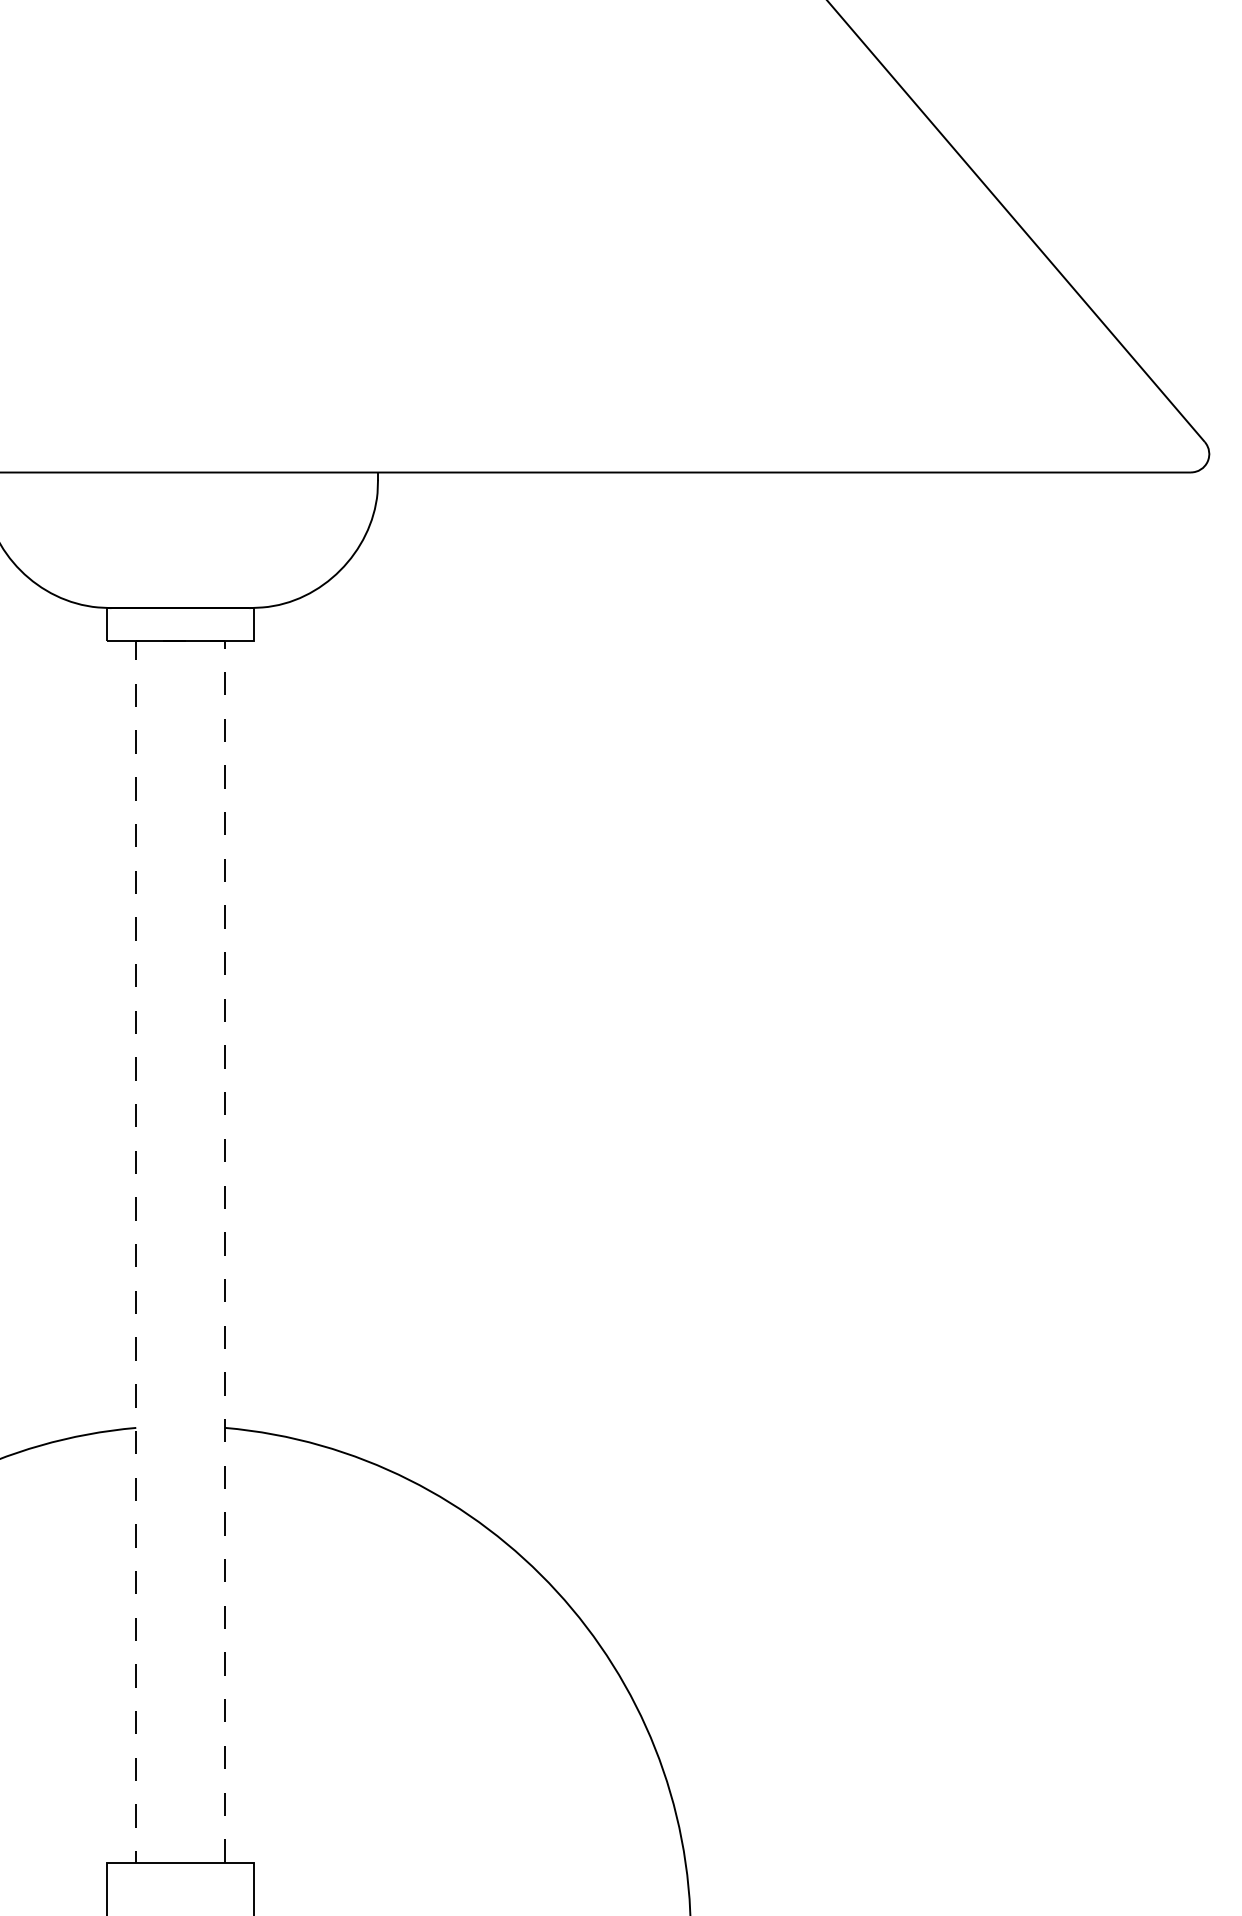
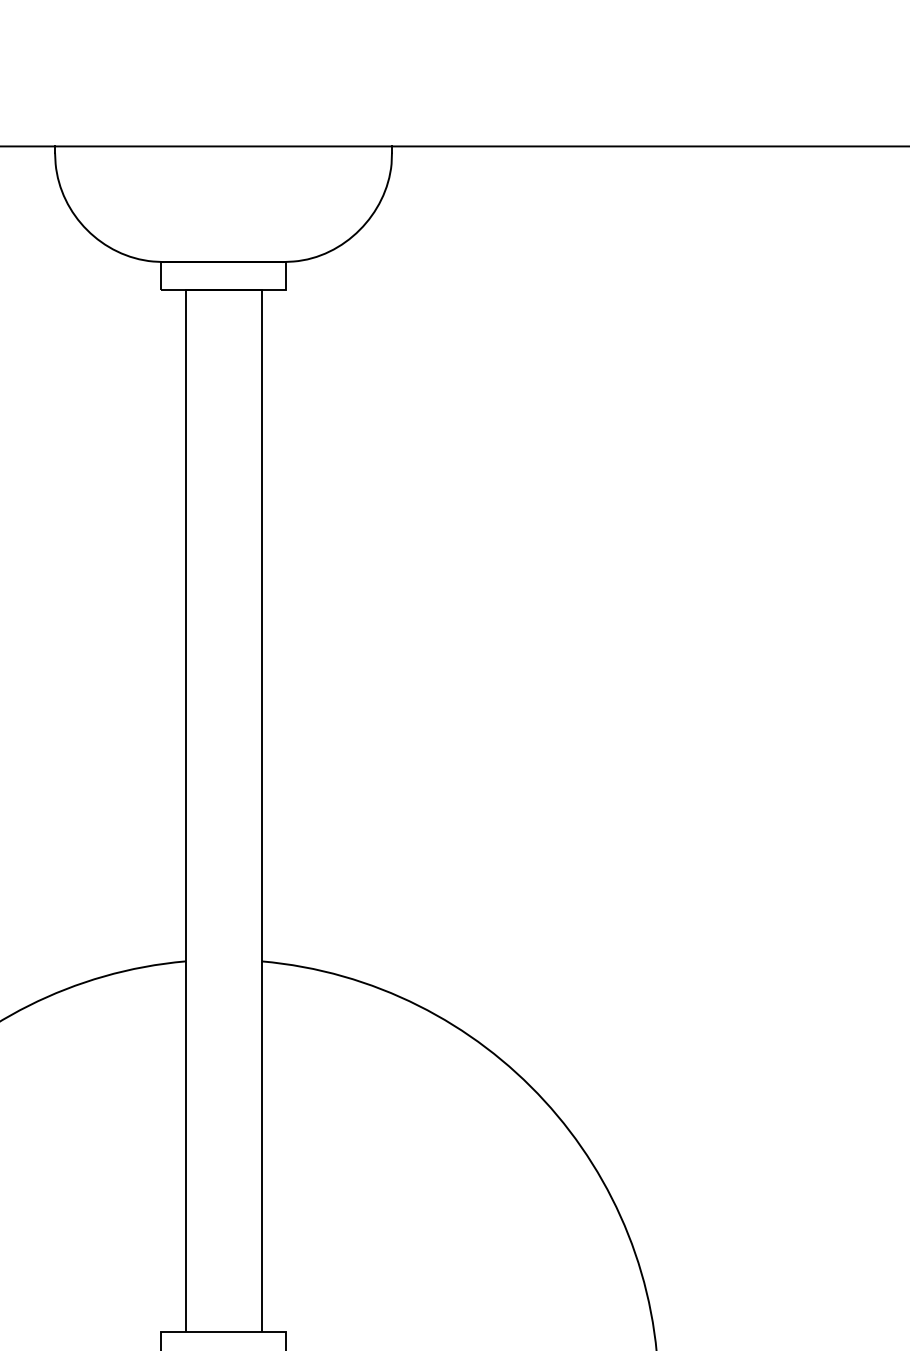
line: (180, 640) -> (223, 289), dashed -> solid

